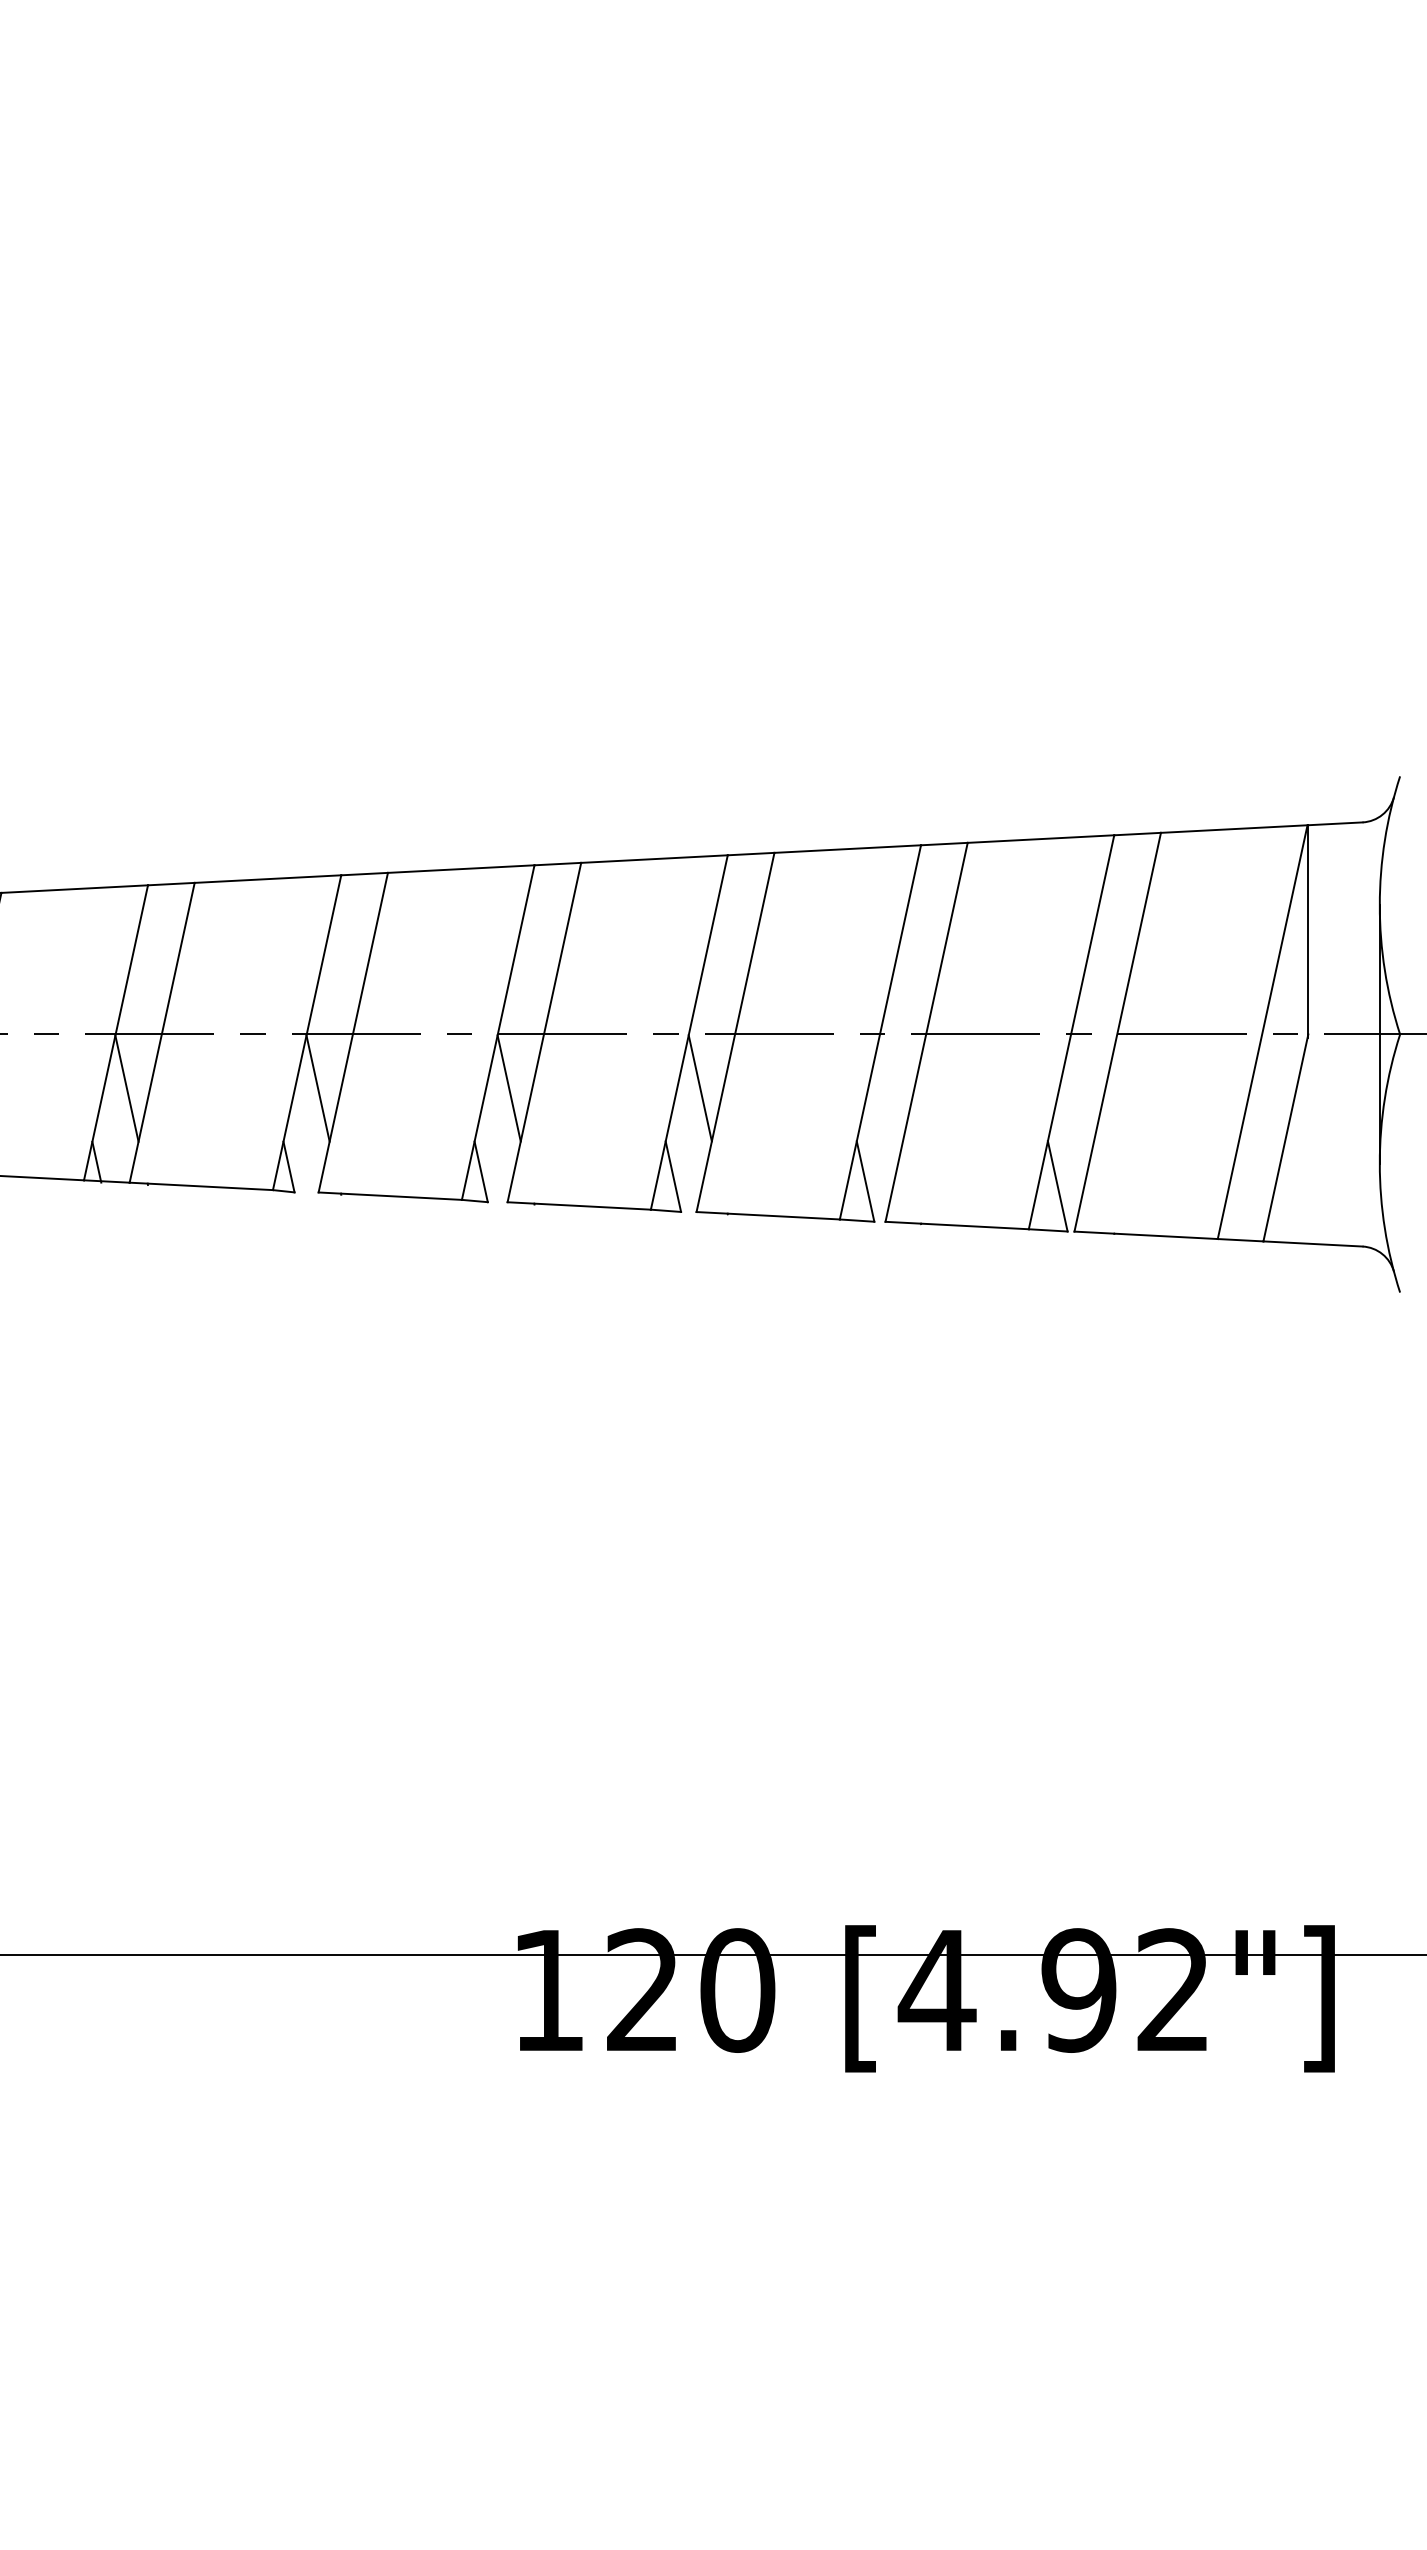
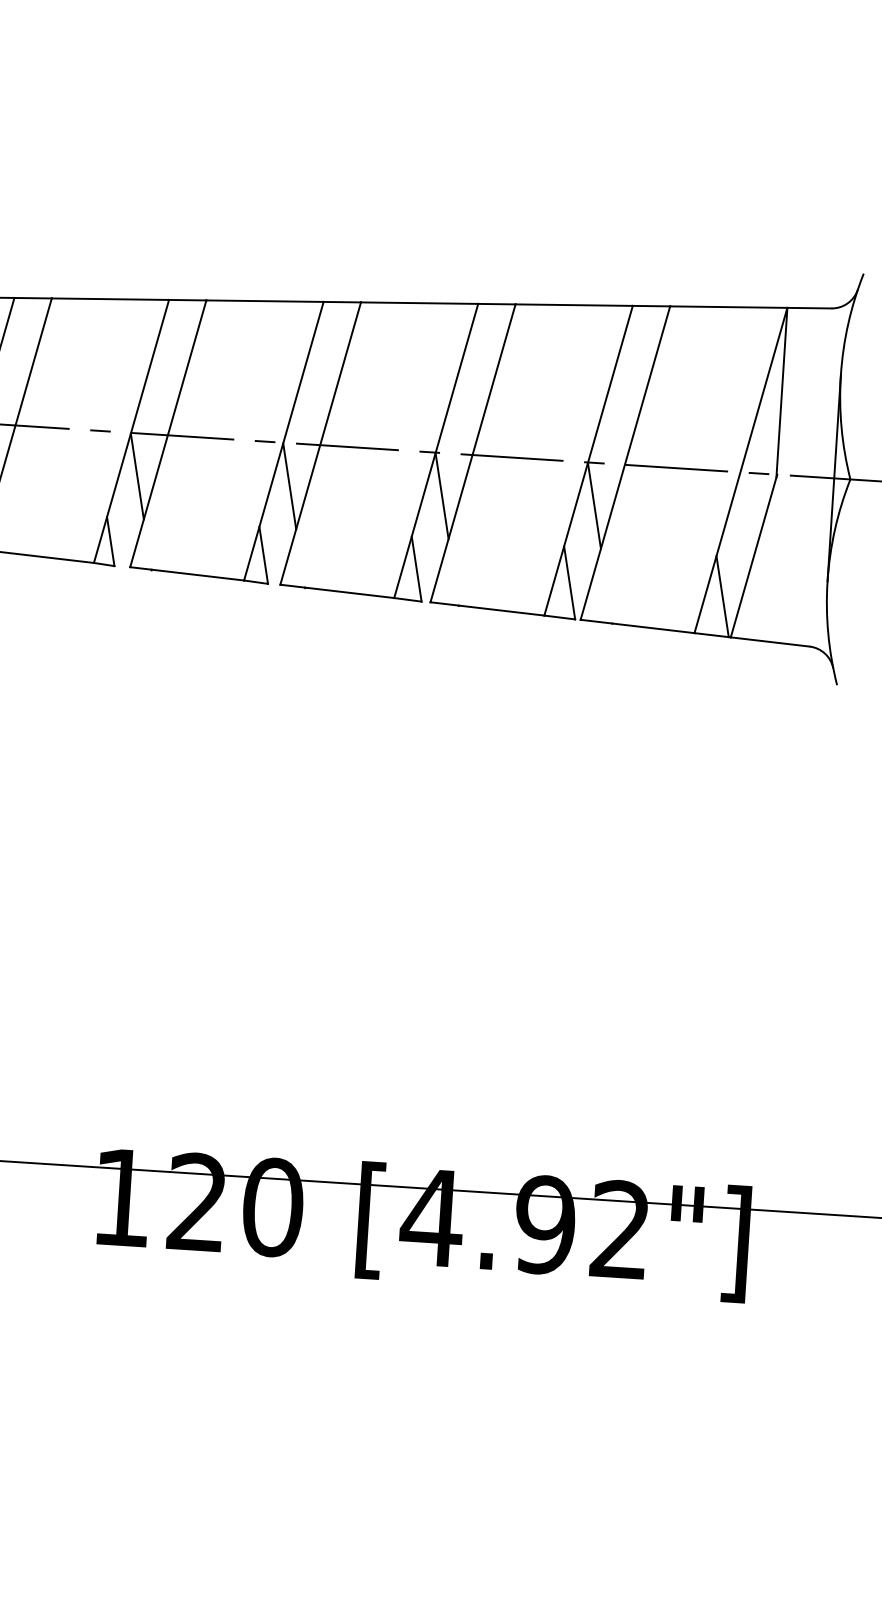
line: (890, 1088) -> (441, 496), added
line: (1082, 1088) -> (594, 506), added
line: (1249, 1191) -> (722, 596), added

